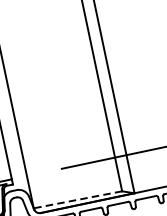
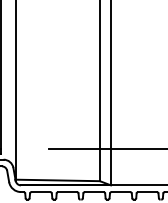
line: (77, 199) -> (57, 180), dashed -> solid

